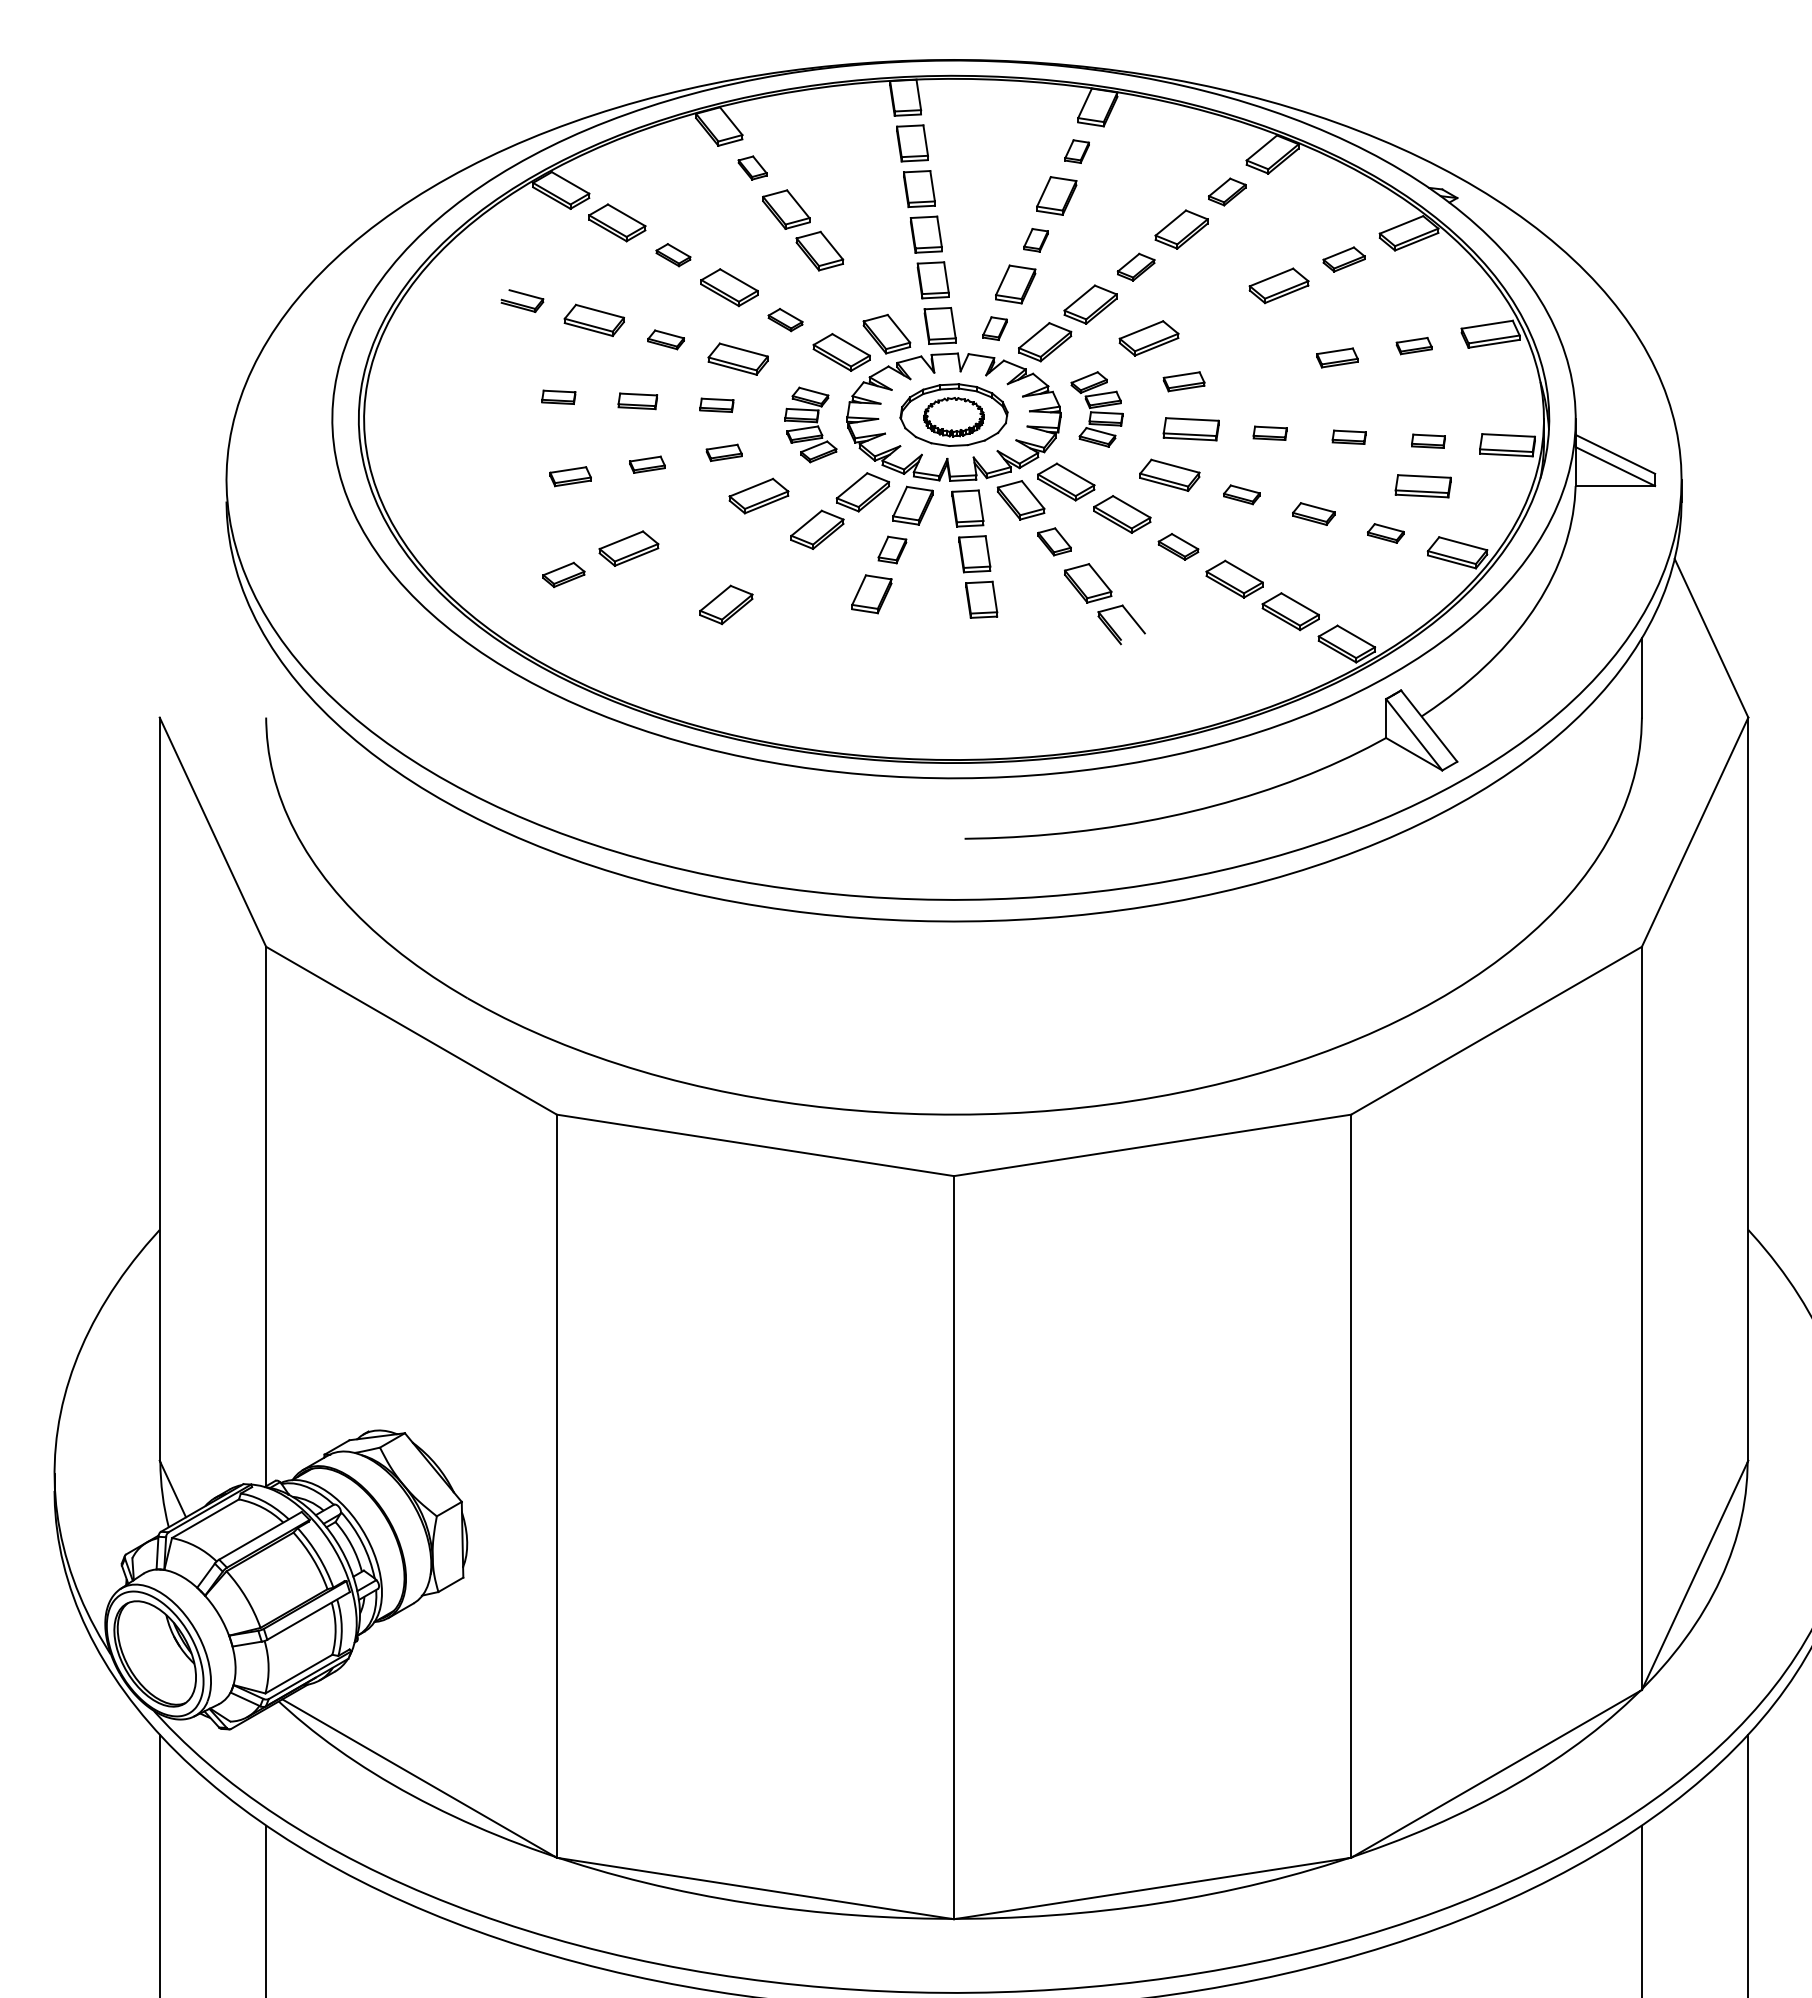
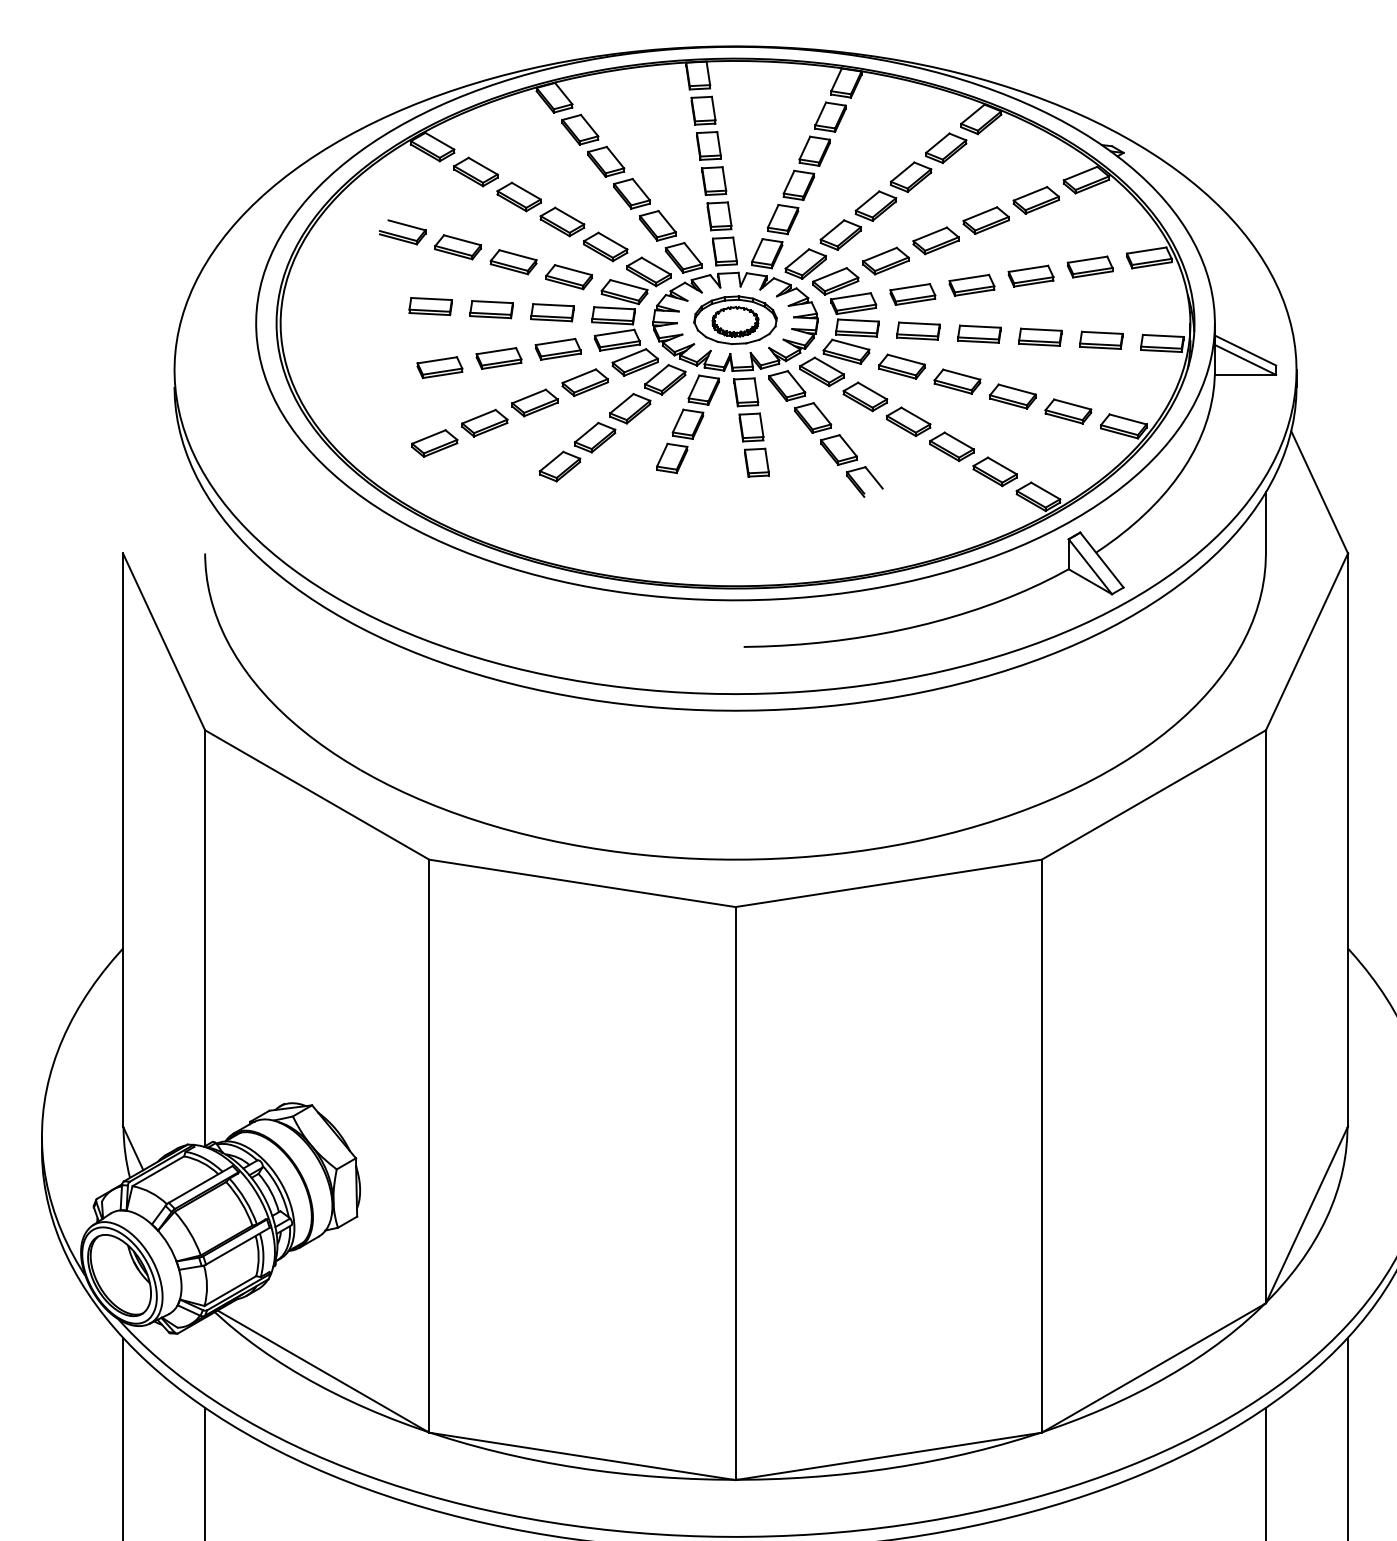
part: (1076, 151) -> (829, 116), size x1.67
part: (752, 167) -> (580, 129), size x1.67
part: (1227, 191) -> (946, 147), size x1.43
part: (1035, 240) -> (798, 185), size x1.67
part: (673, 254) -> (519, 196), size x1.67
part: (1343, 259) -> (1035, 200), size x1.43
part: (1136, 267) -> (876, 206), size x1.43
part: (853, 292) -> (658, 225), added
part: (522, 300) -> (402, 231), size x1.43
part: (1213, 311) -> (935, 240), added
part: (785, 319) -> (605, 246), size x1.67
part: (994, 328) -> (766, 253), size x1.67
part: (665, 339) -> (513, 261), size x1.67
part: (1414, 345) -> (1090, 266), size x1.67
part: (1337, 357) -> (1031, 275), size x1.43
part: (1260, 369) -> (971, 285), added
part: (1184, 381) -> (913, 294), size x1.43
part: (558, 397) -> (430, 306), size x1.67
part: (637, 401) -> (491, 309), size x1.43
part: (716, 405) -> (552, 312), size x1.67
part: (1096, 409) -> (845, 315), size x1.67
part: (810, 424) -> (624, 327), size x1.67
part: (1269, 433) -> (978, 334), size x1.67
part: (1348, 437) -> (1039, 337), size x1.67
part: (1428, 441) -> (1101, 340), size x1.67
part: (724, 452) -> (558, 349), size x1.67
part: (647, 464) -> (499, 358), size x1.67
part: (570, 476) -> (439, 367), size x1.43
part: (1422, 486) -> (1096, 375), removed
part: (1241, 494) -> (957, 381), size x1.67
part: (1313, 513) -> (1012, 396), size x1.43
part: (693, 522) -> (534, 403), added
part: (1385, 533) -> (1068, 411), size x1.67
part: (1054, 541) -> (813, 417), size x1.43
part: (1178, 546) -> (908, 421), size x1.43
part: (892, 549) -> (688, 423), size x1.43
part: (771, 567) -> (594, 437), added
part: (563, 574) -> (434, 443), size x1.43

